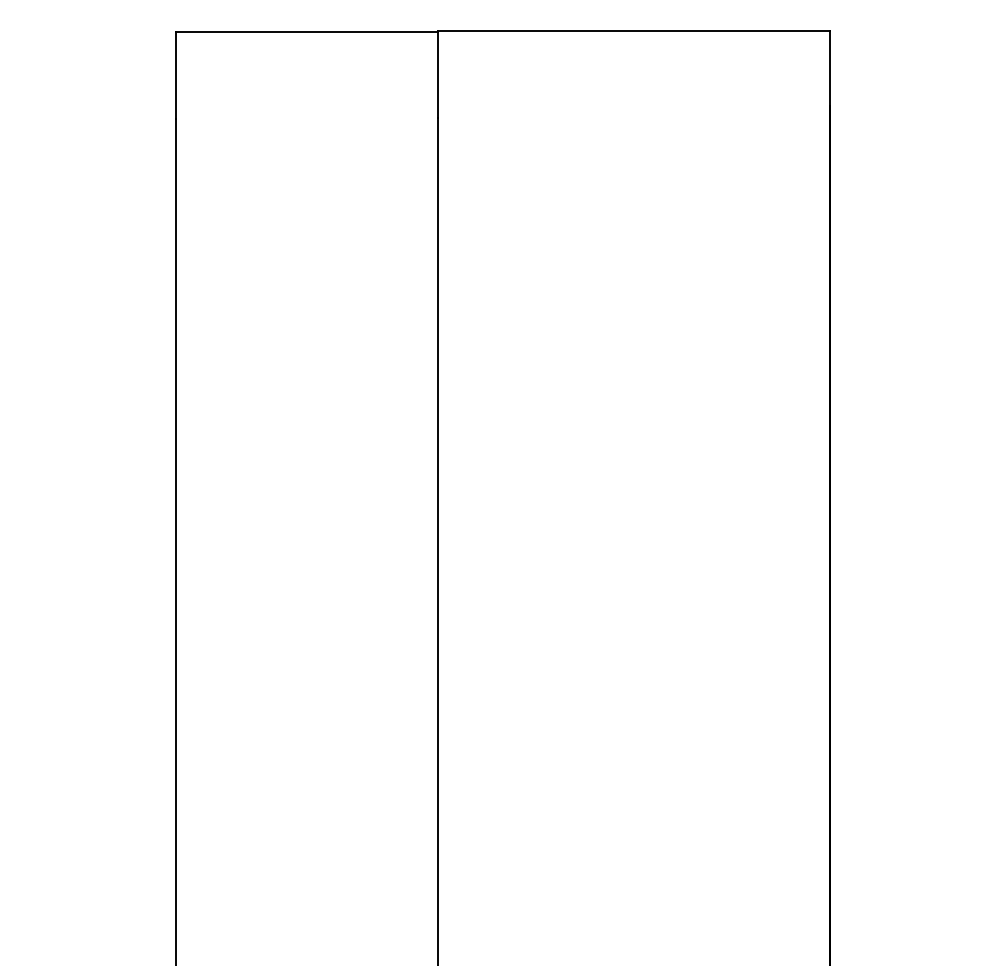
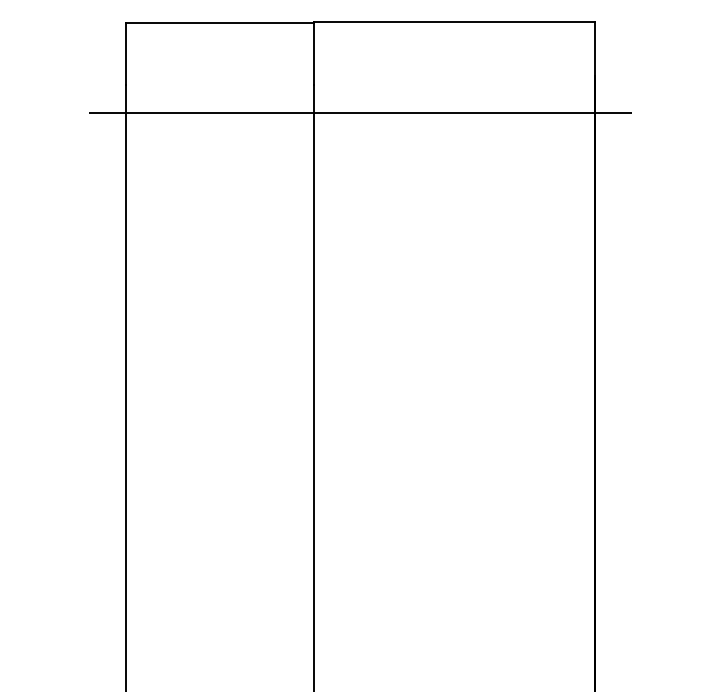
line: (503, 157) -> (360, 112), added

